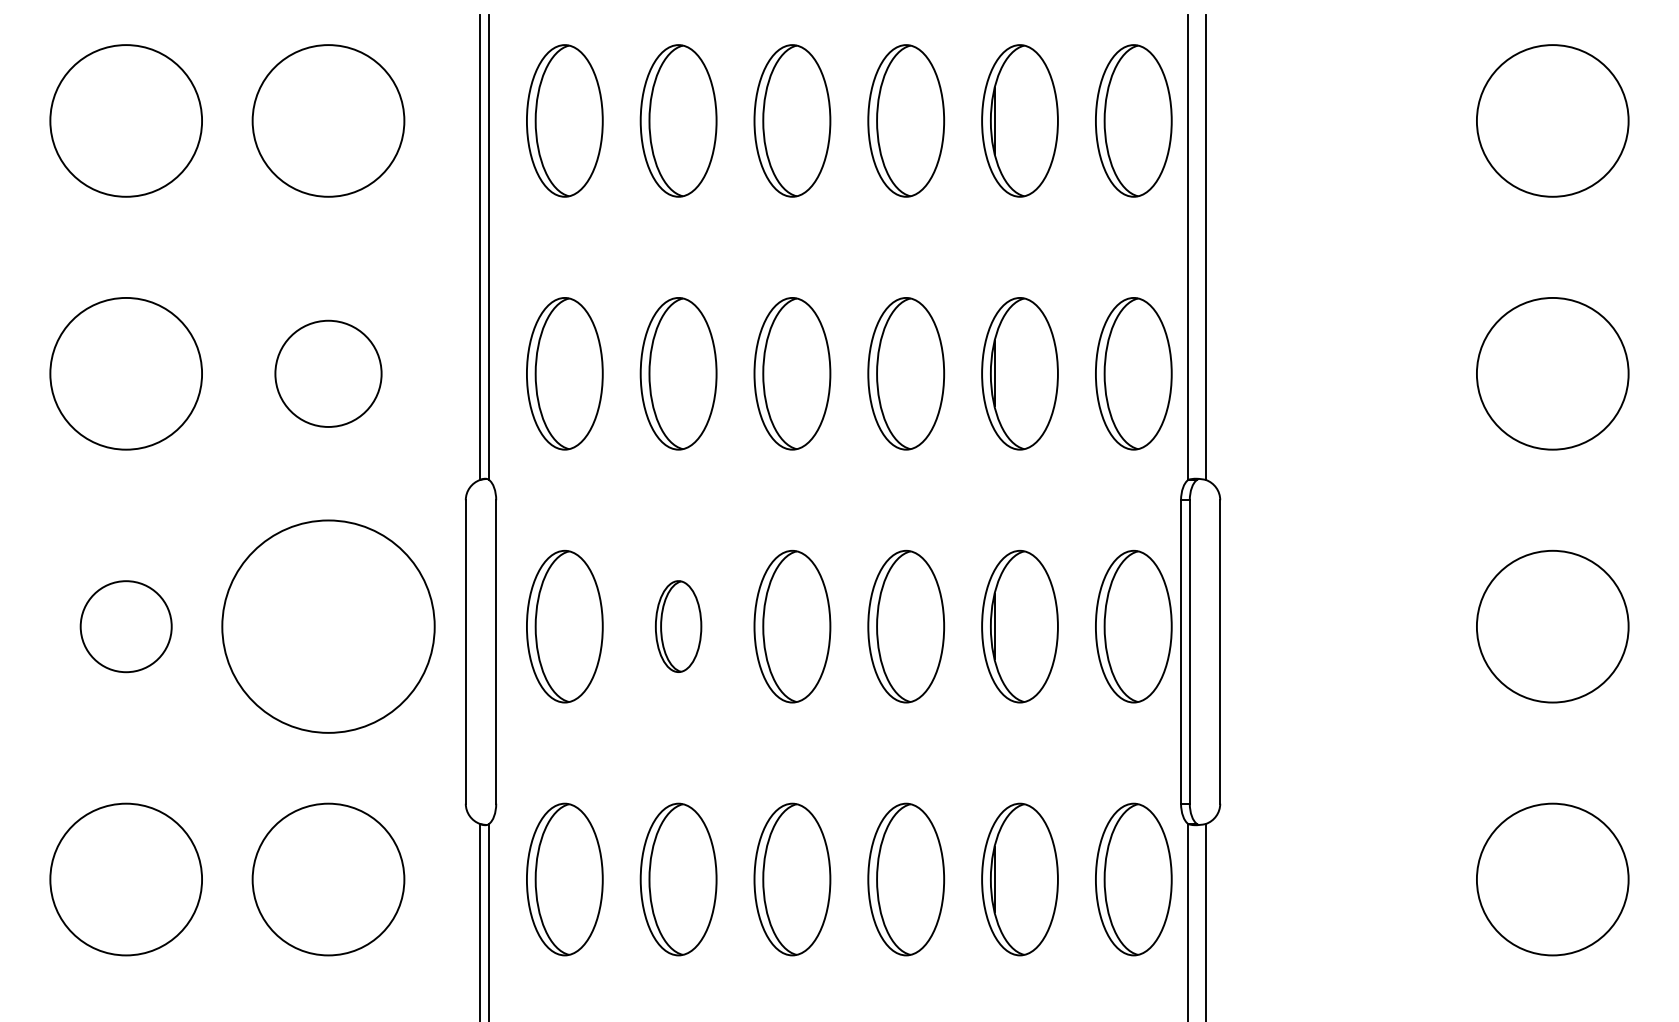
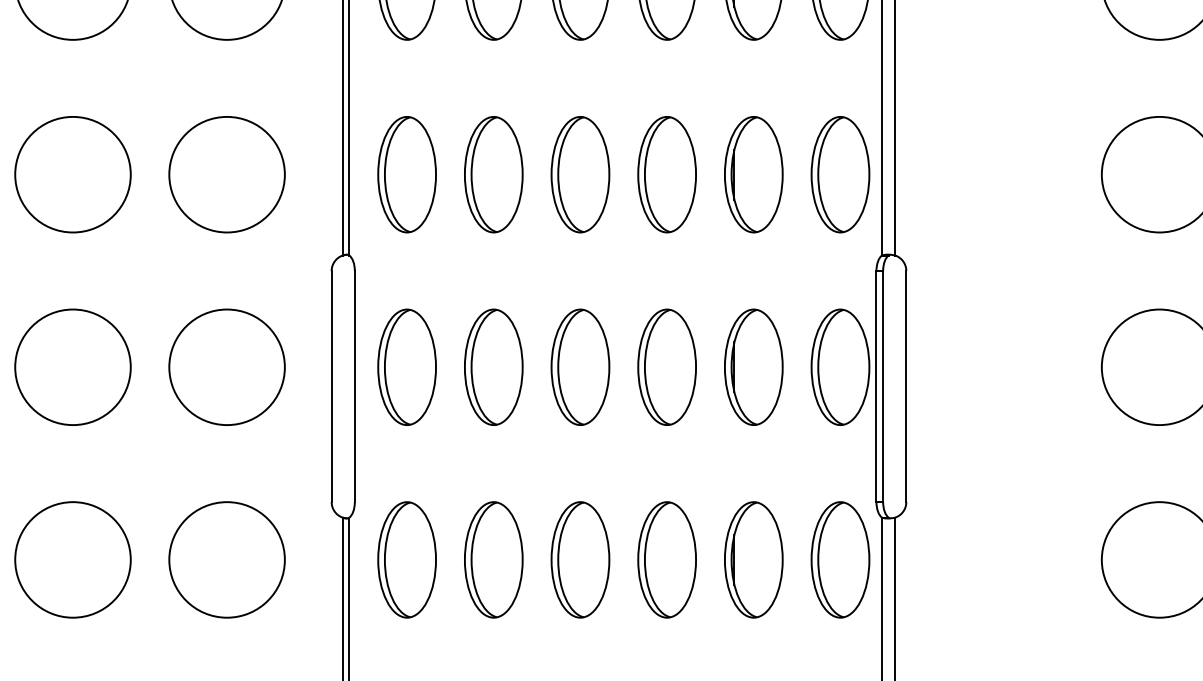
circle: (328, 373) -> (227, 174), size x1.43
circle: (126, 626) -> (73, 367), size x1.67
circle: (328, 626) -> (227, 367), size x0.71
part: (678, 626) -> (493, 367), size x1.67

